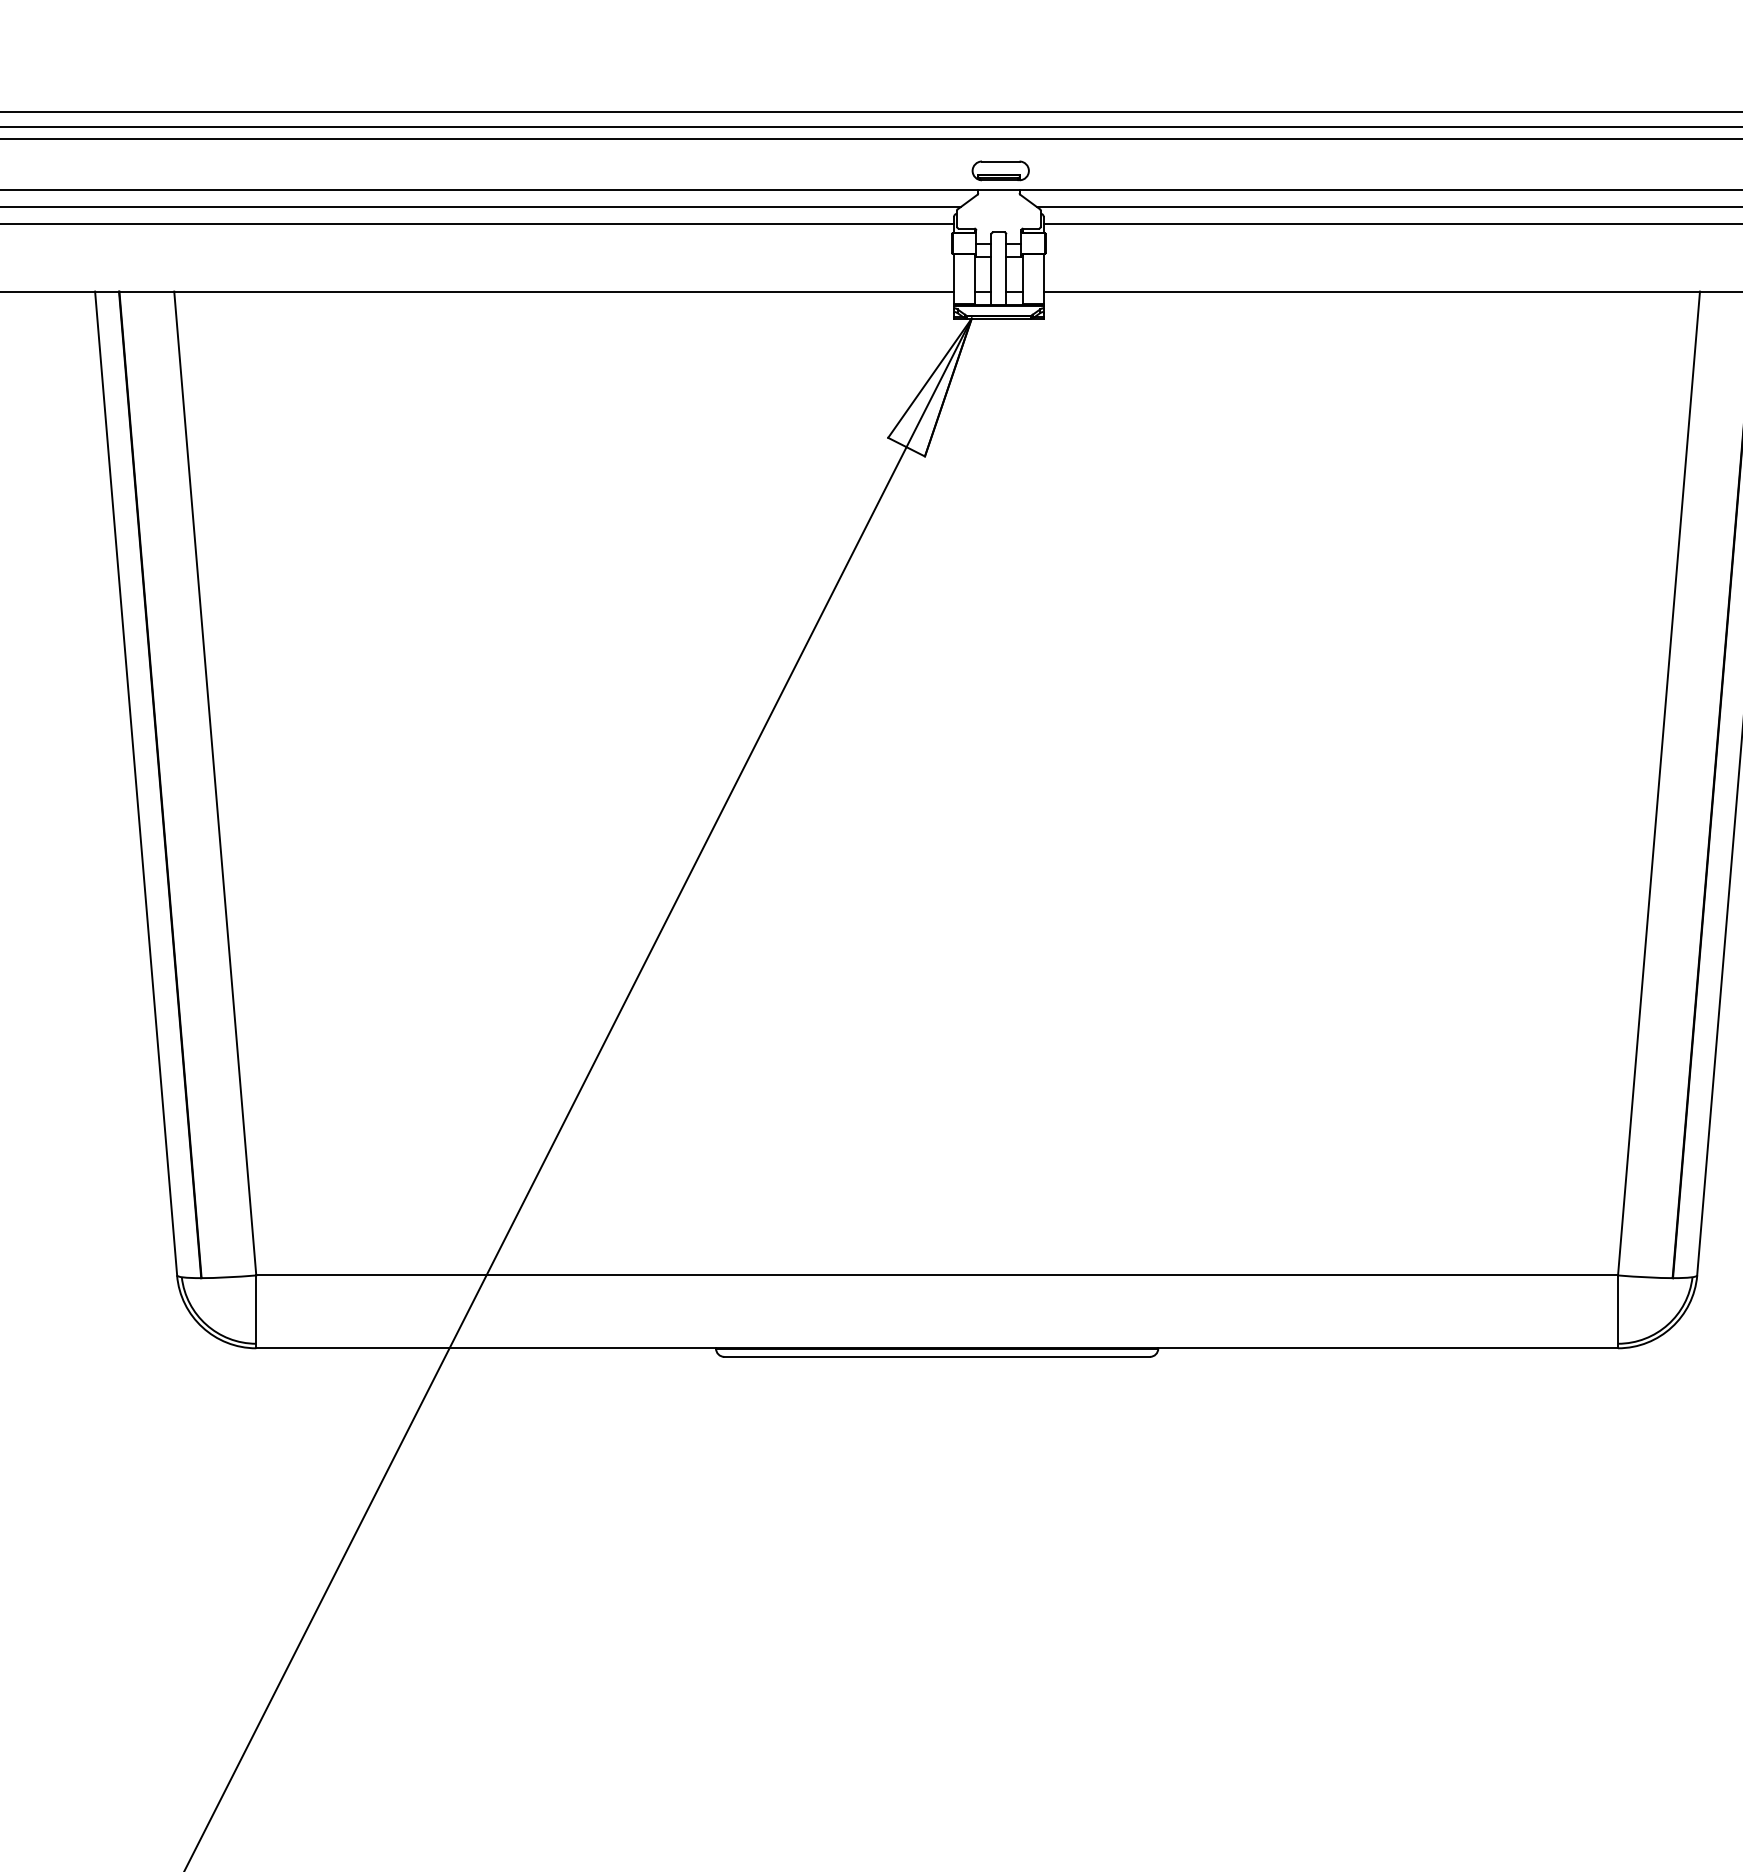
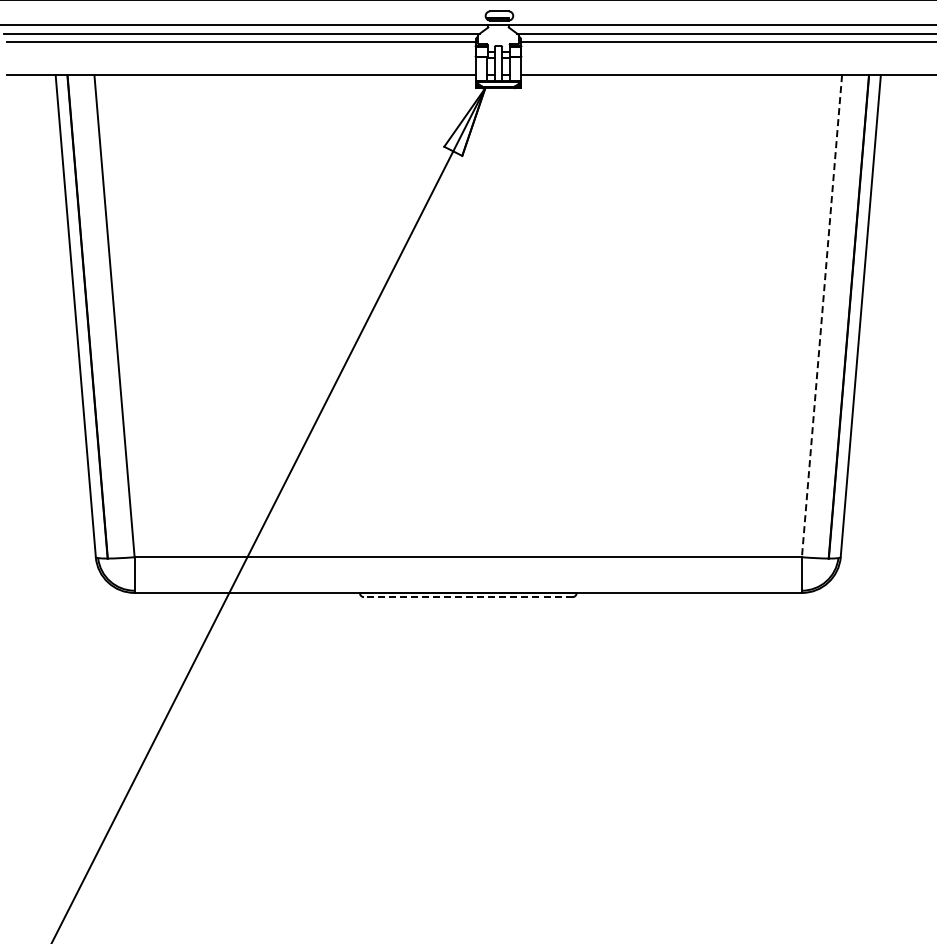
line: (1660, 784) -> (822, 316), solid -> dashed
line: (935, 1357) -> (467, 597), solid -> dashed

